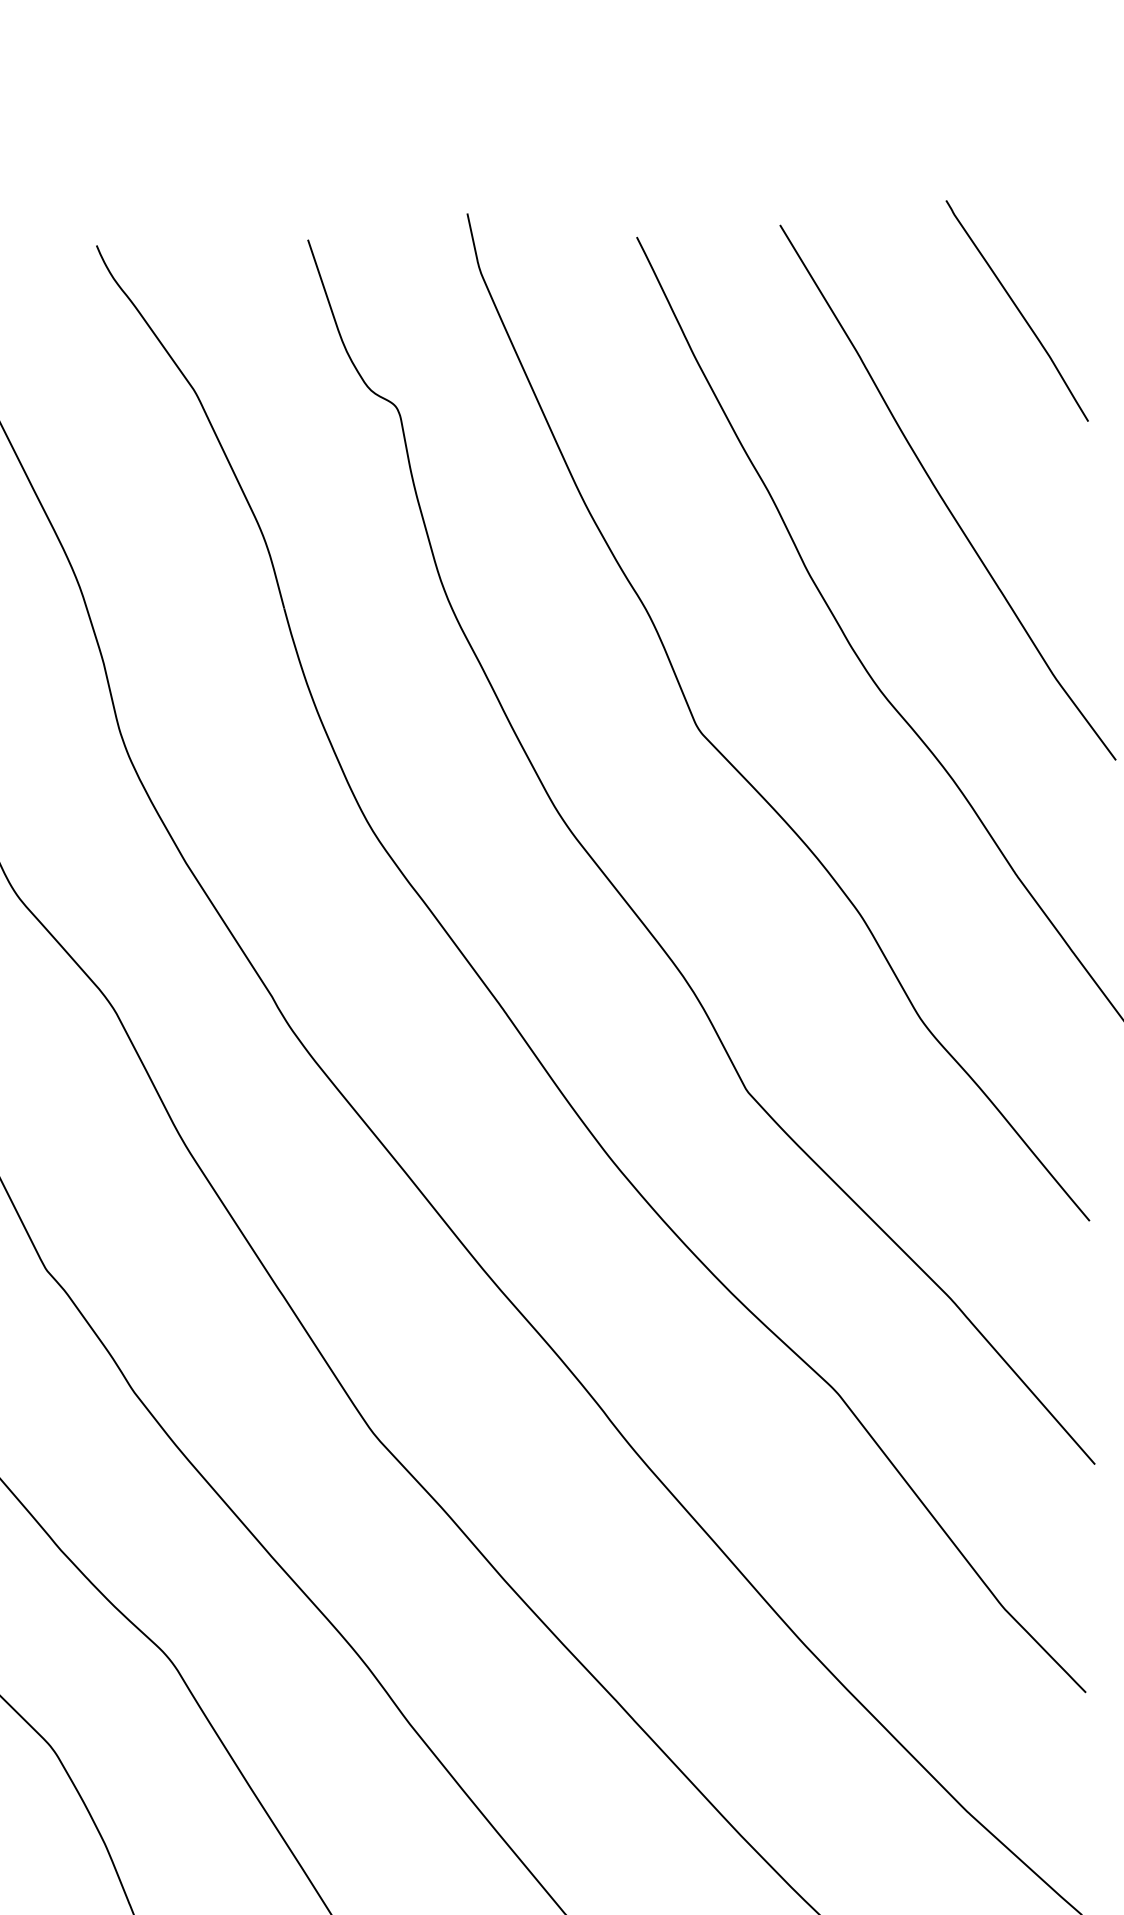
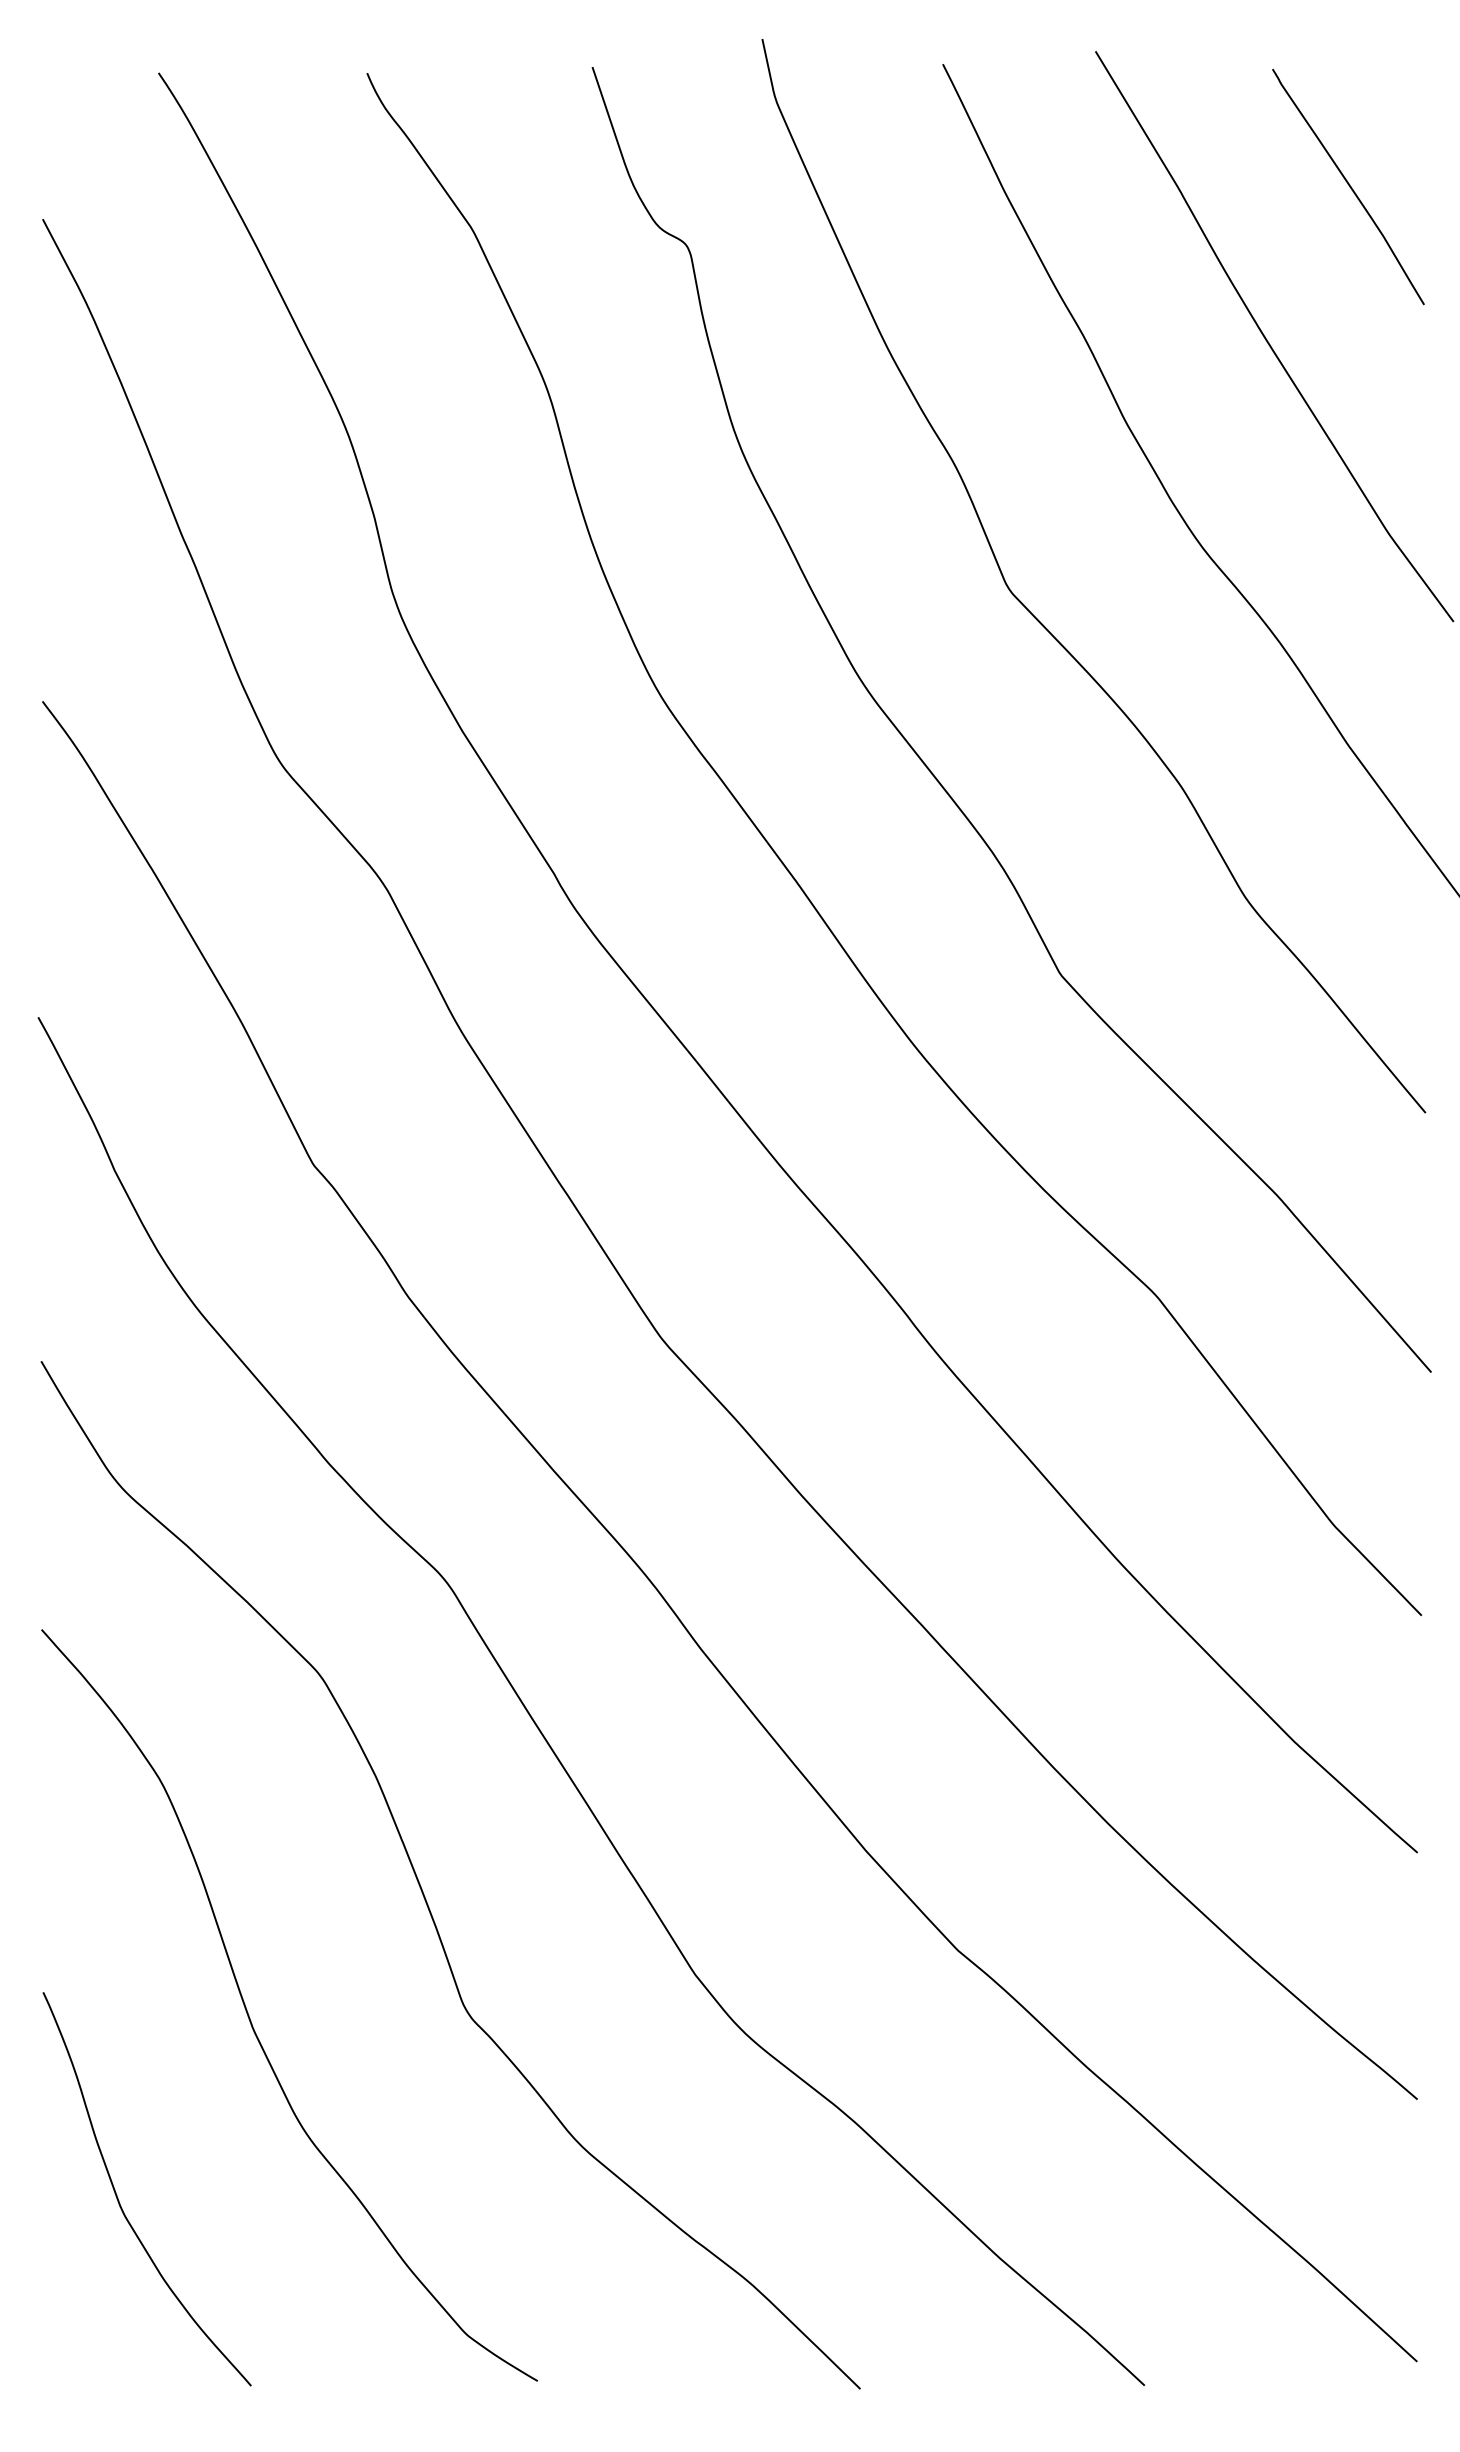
curve: (1017, 309) -> (1348, 185), moved

